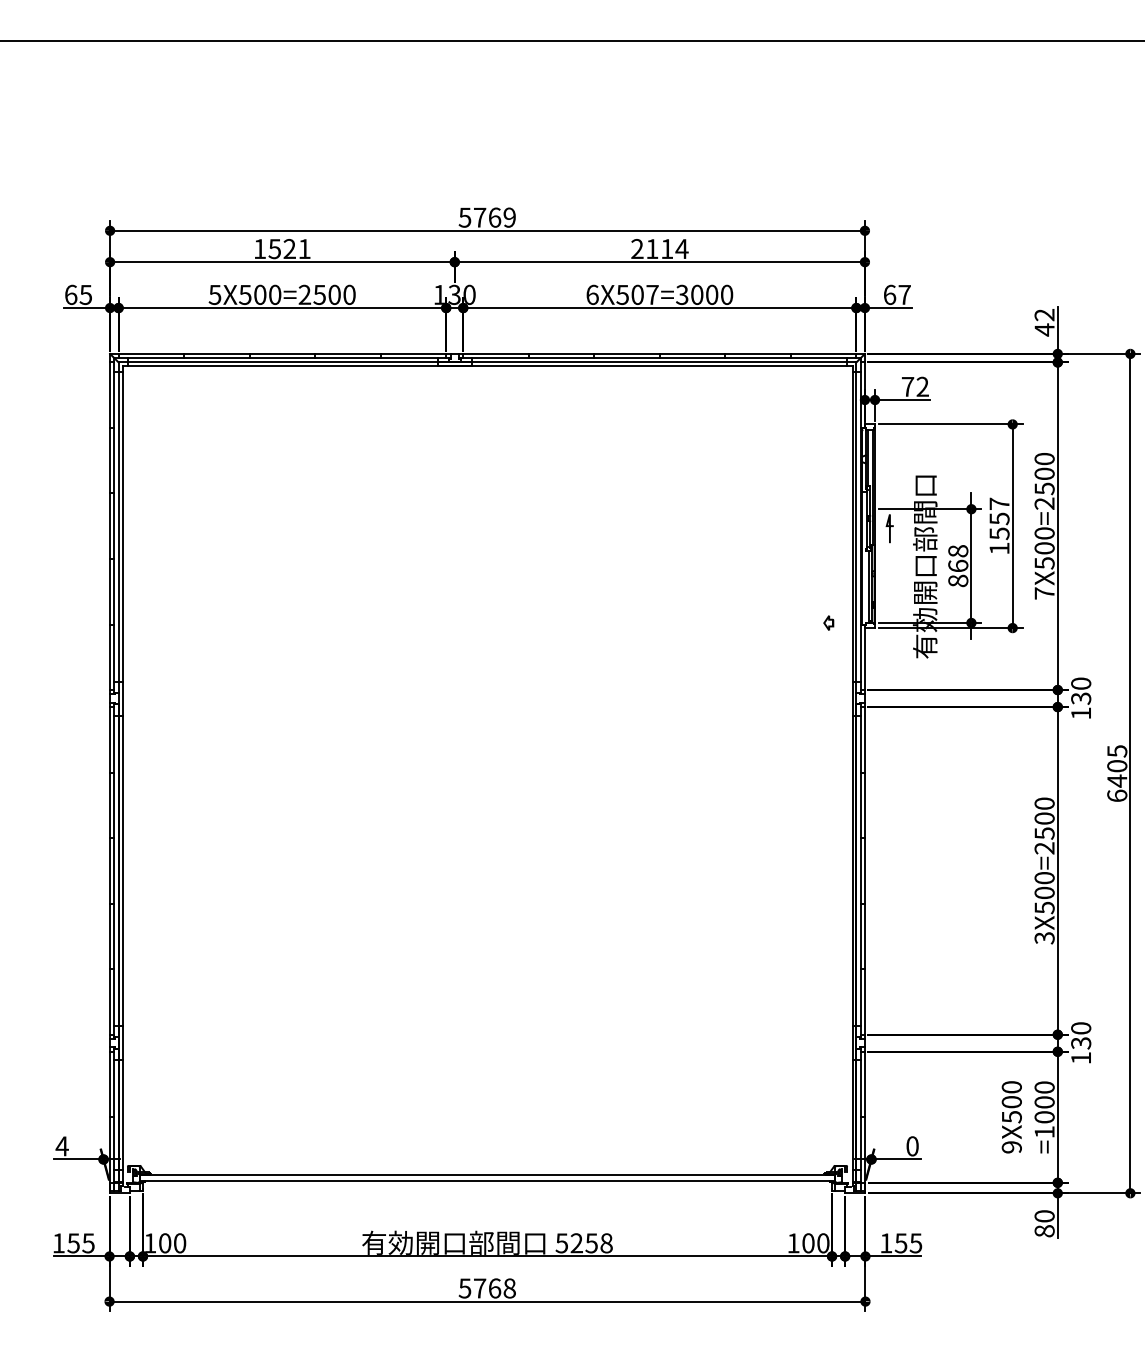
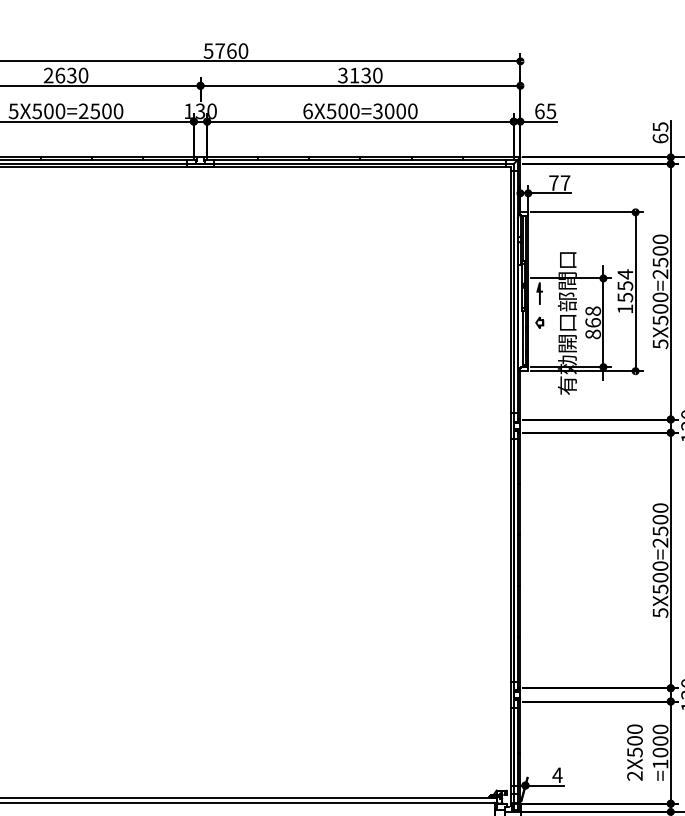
text: (509, 217) -> (243, 50), 5769 -> 5760
text: (281, 249) -> (65, 75), 1521 -> 2630
text: (659, 249) -> (360, 75), 2114 -> 3130
text: (652, 294) -> (354, 111), 6X507=3000 -> 6X500=3000
text: (904, 295) -> (551, 111), 67 -> 65
text: (1044, 322) -> (660, 132), 42 -> 65
text: (922, 386) -> (565, 182), 72 -> 77
text: (999, 503) -> (625, 274), 1557 -> 1554
text: (1044, 593) -> (660, 344), 7X500=2500 -> 5X500=2500
part: (828, 622) -> (539, 322), moved
text: (1044, 937) -> (660, 612), 3X500=2500 -> 5X500=2500
text: (912, 1146) -> (557, 775), 0 -> 4
text: (1011, 1147) -> (634, 776), 9X500 -> 2X500

